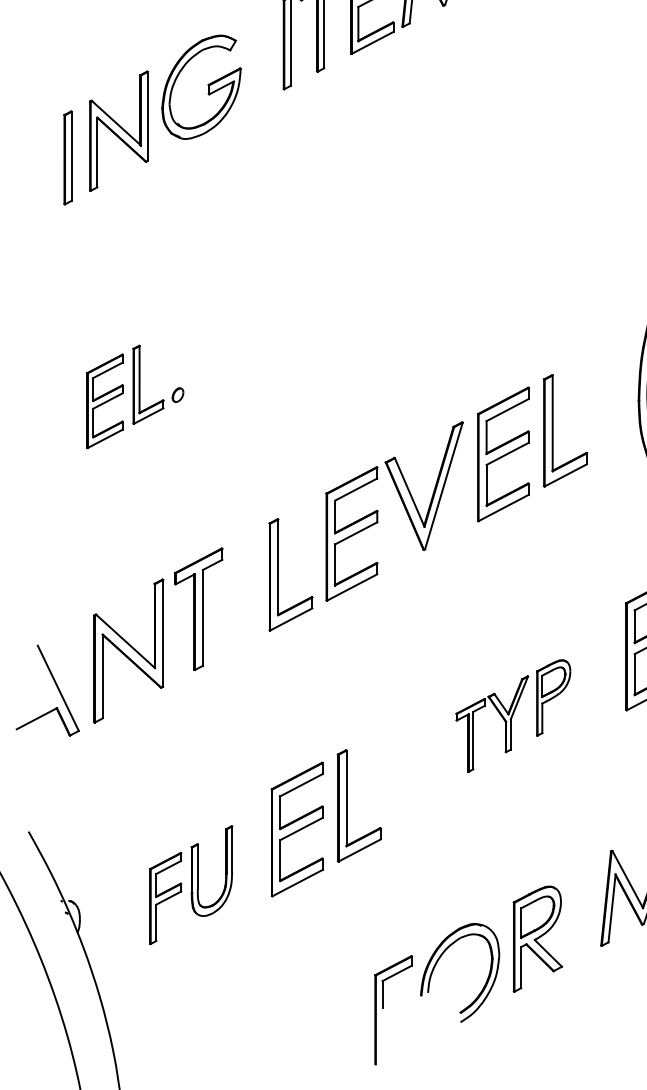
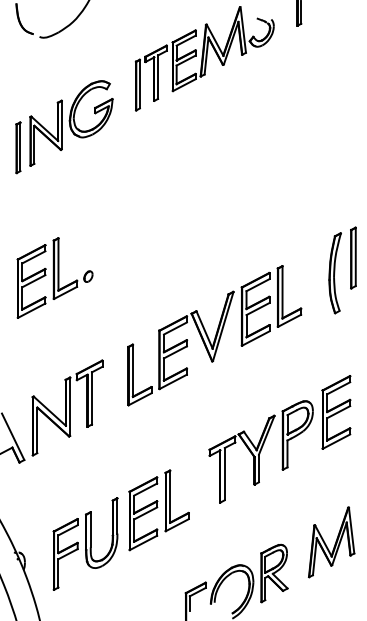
part: (134, 395) -> (54, 277), size x1.43
part: (512, 715) -> (260, 451), size x1.67
part: (191, 884) -> (85, 543), size x1.43

